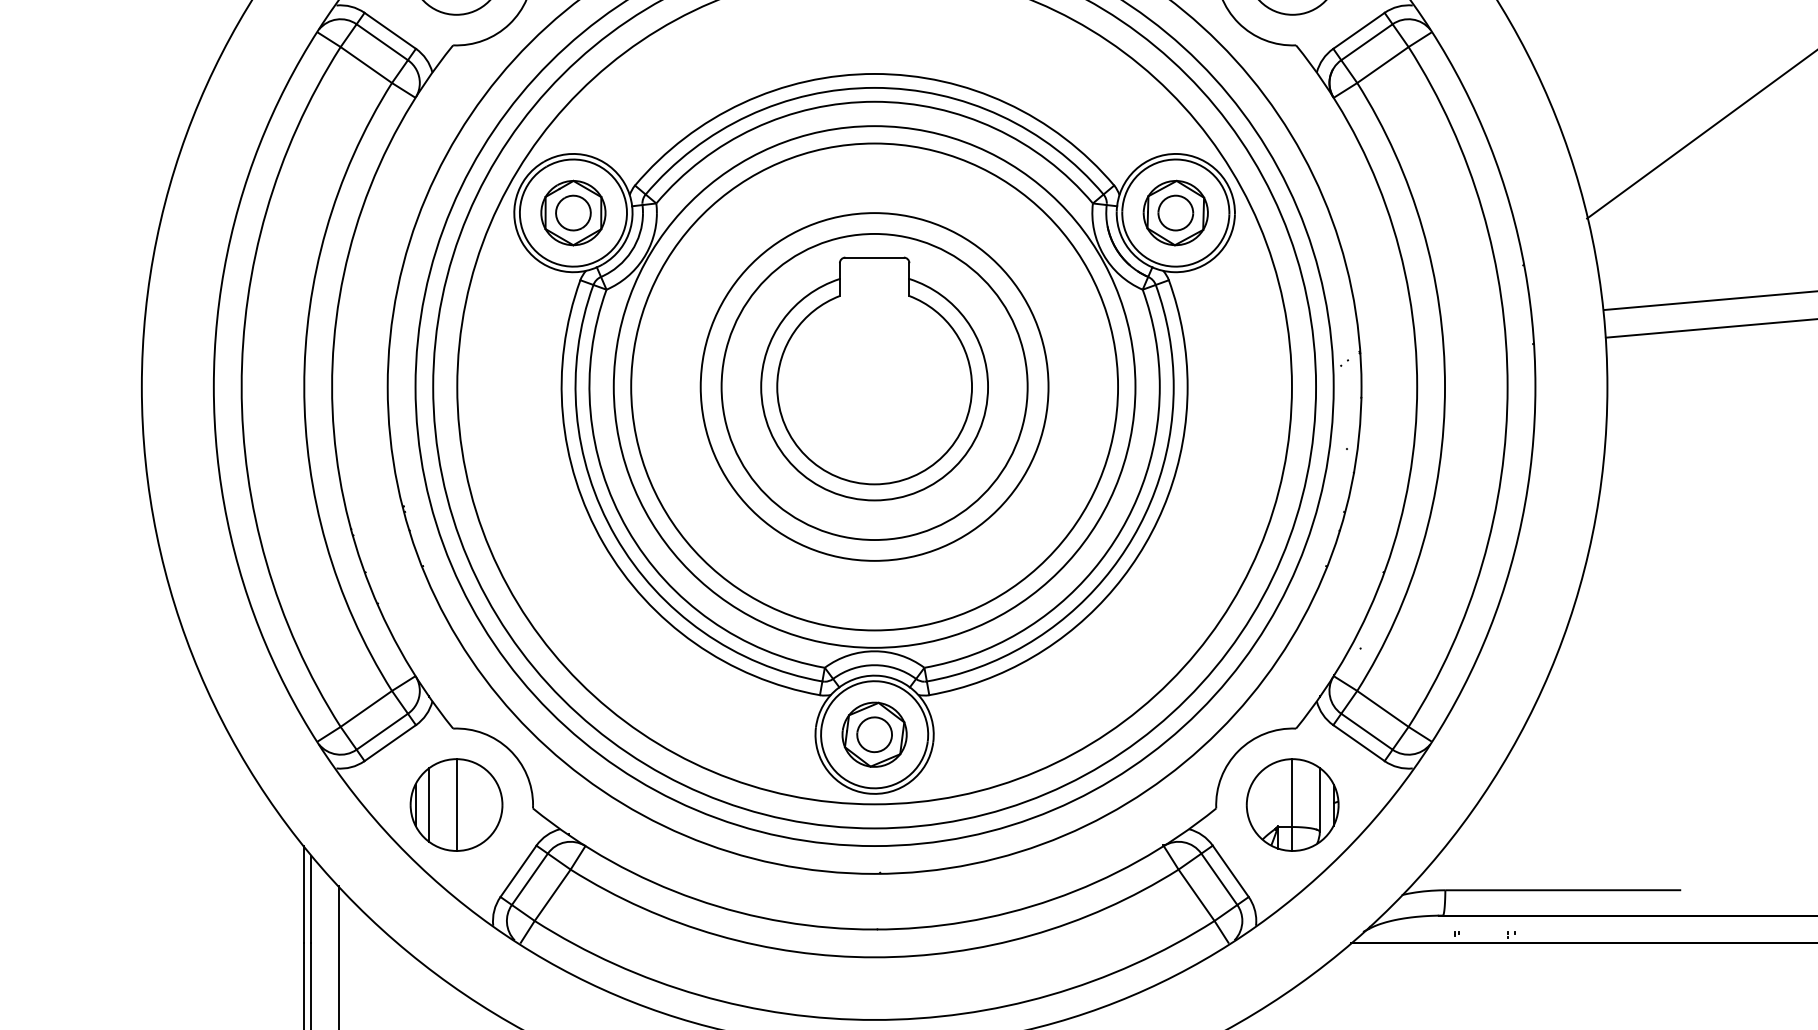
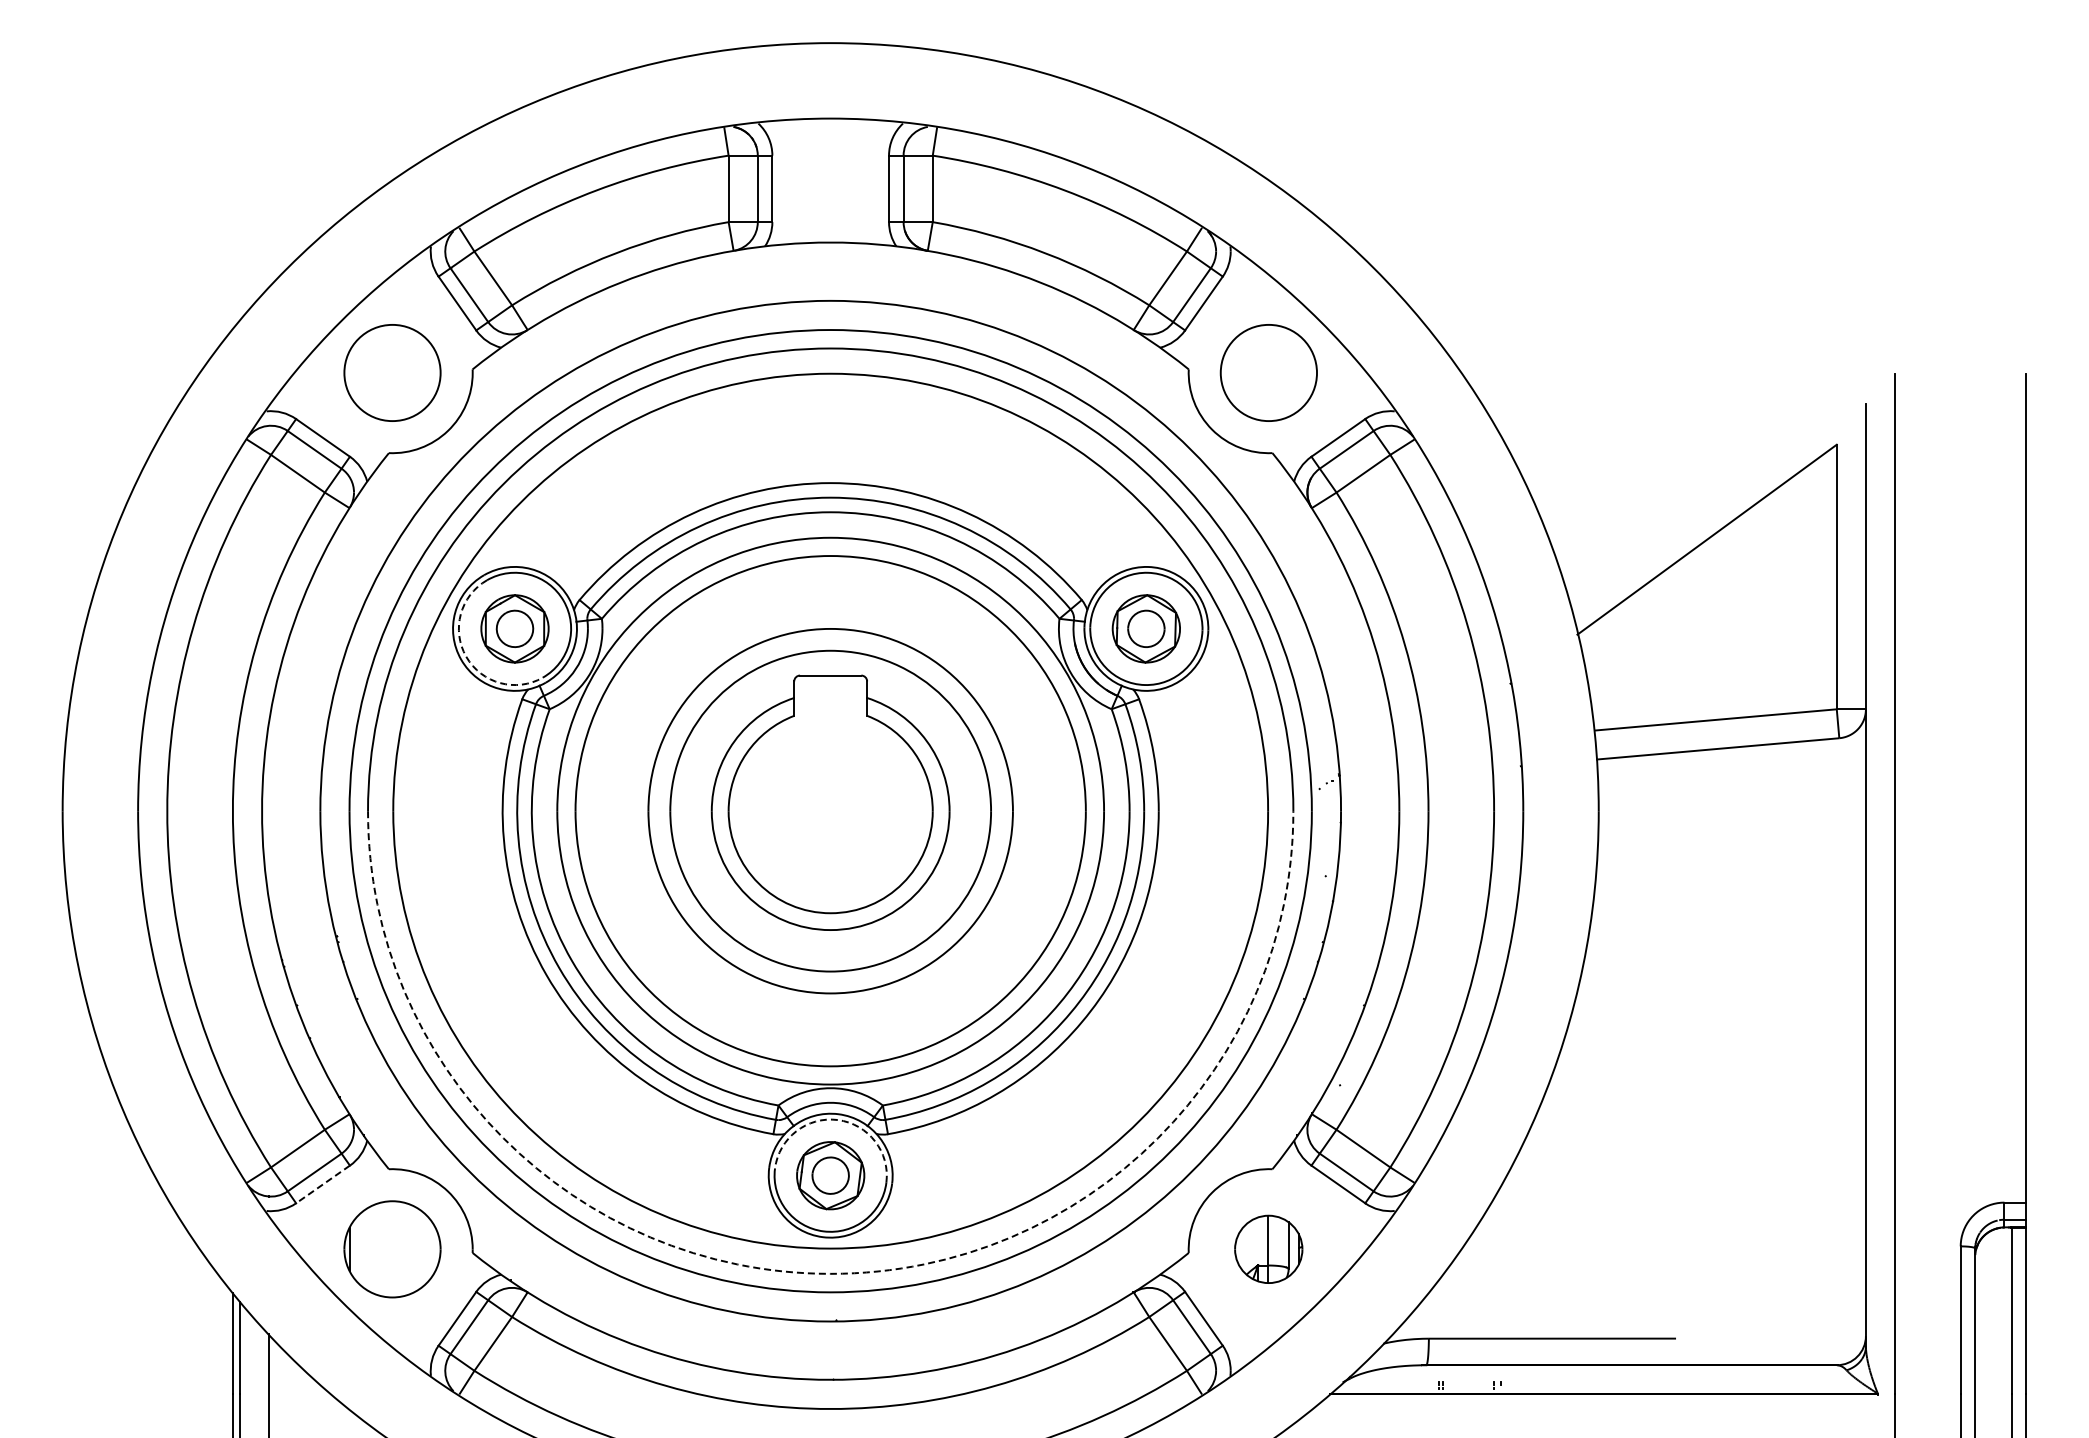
arc: (527, 239) -> (466, 656), solid -> dashed
arc: (881, 682) -> (837, 1120), solid -> dashed
line: (390, 743) -> (323, 1184), solid -> dashed
line: (429, 805) -> (364, 1249), removed
line: (457, 805) -> (393, 1249), removed
part: (1292, 805) -> (1268, 1249), size x0.7
arc: (874, 828) -> (830, 1273), solid -> dashed

